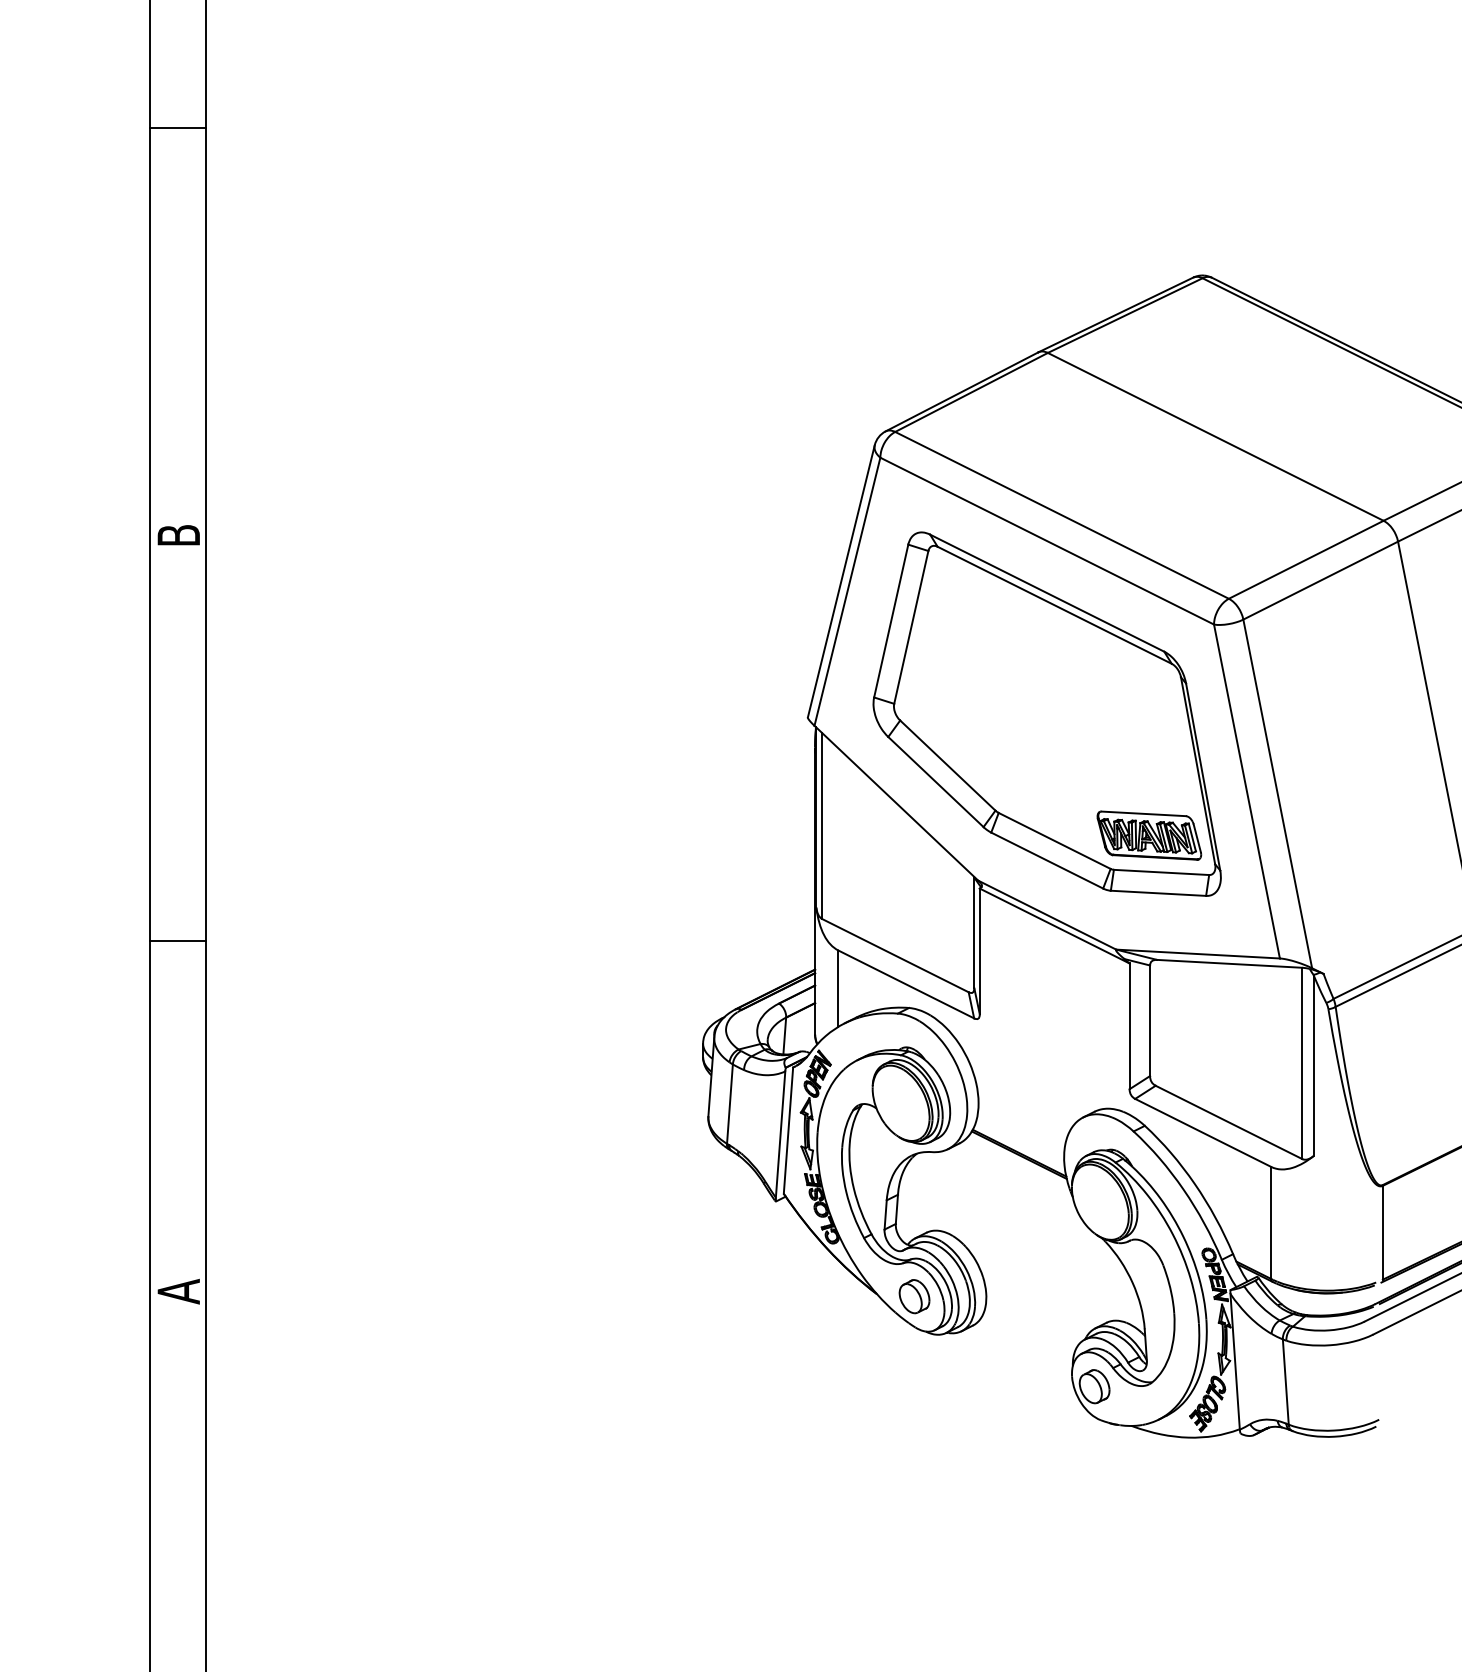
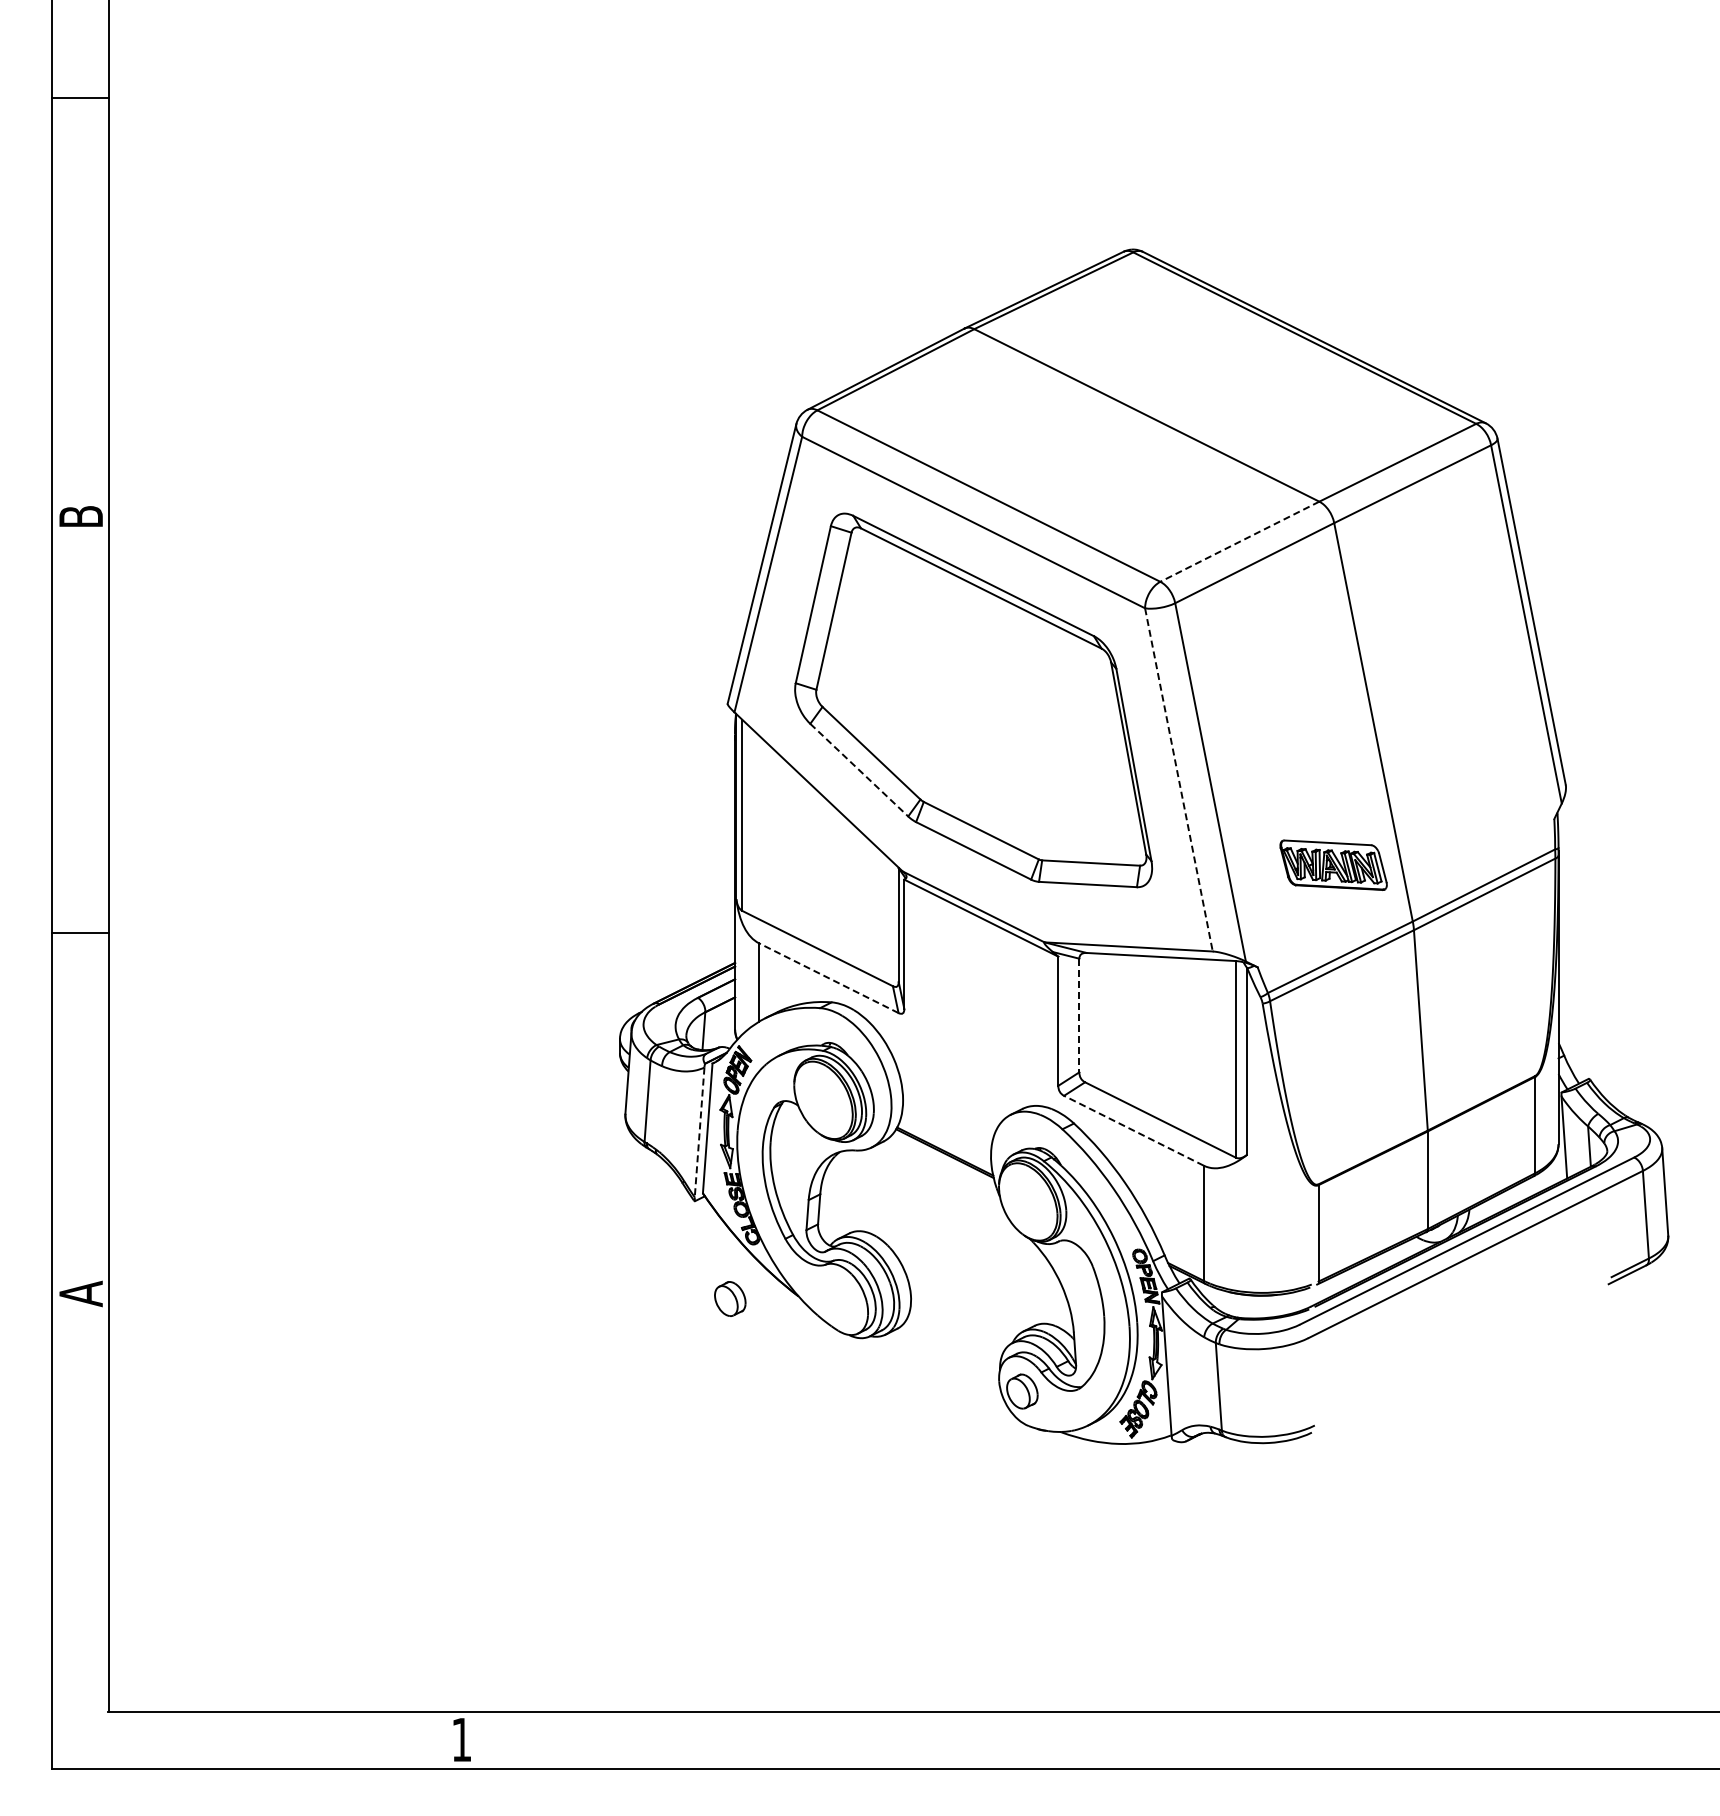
line: (1305, 559) -> (1239, 541), solid -> dashed
line: (936, 782) -> (859, 770), solid -> dashed
line: (1246, 791) -> (1178, 779), solid -> dashed
part: (1149, 834) -> (1333, 864), moved
line: (905, 983) -> (828, 977), solid -> dashed
line: (1150, 1020) -> (1079, 1015), solid -> dashed
line: (1202, 1132) -> (1133, 1130), solid -> dashed
line: (780, 1134) -> (699, 1132), solid -> dashed
part: (914, 1296) -> (730, 1298), moved

